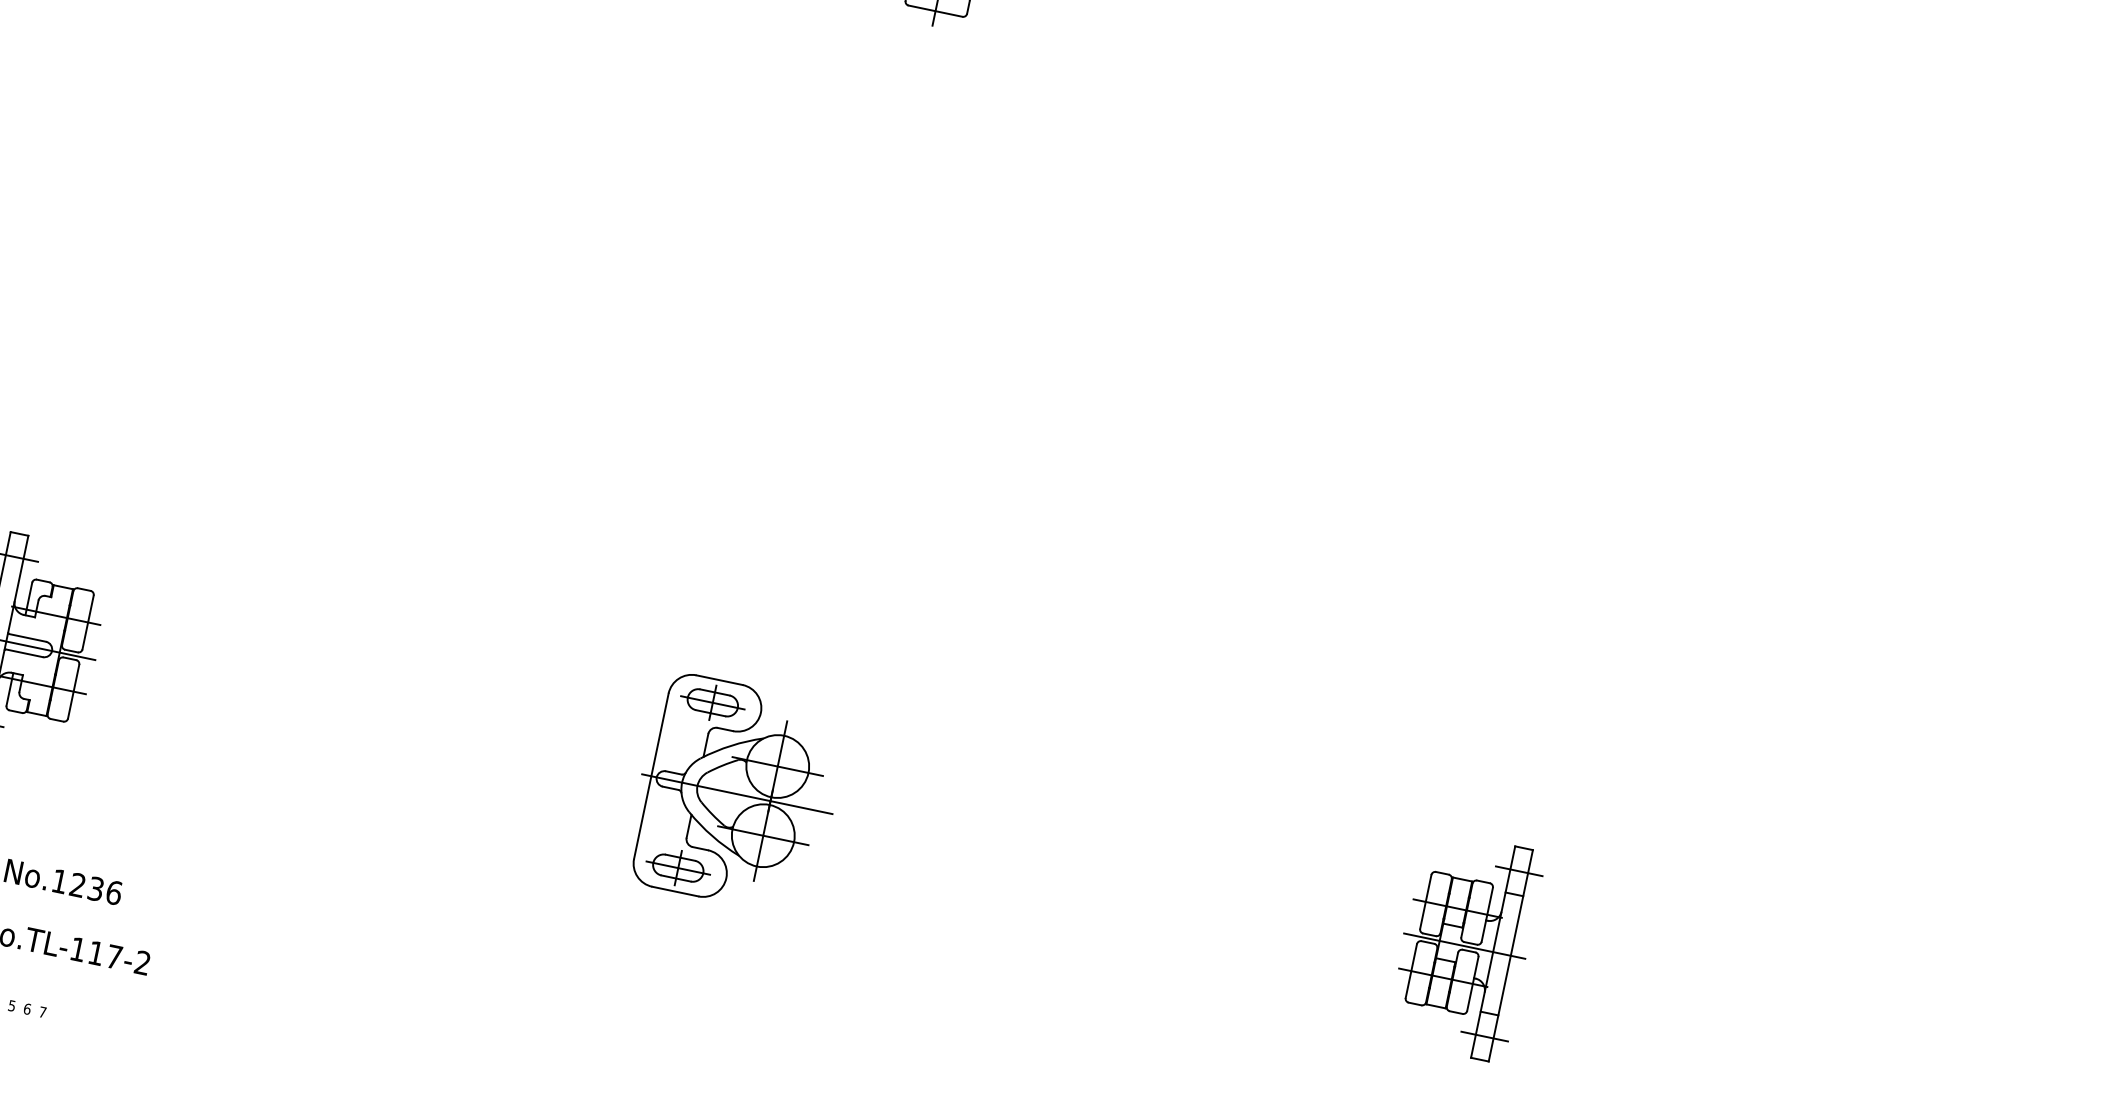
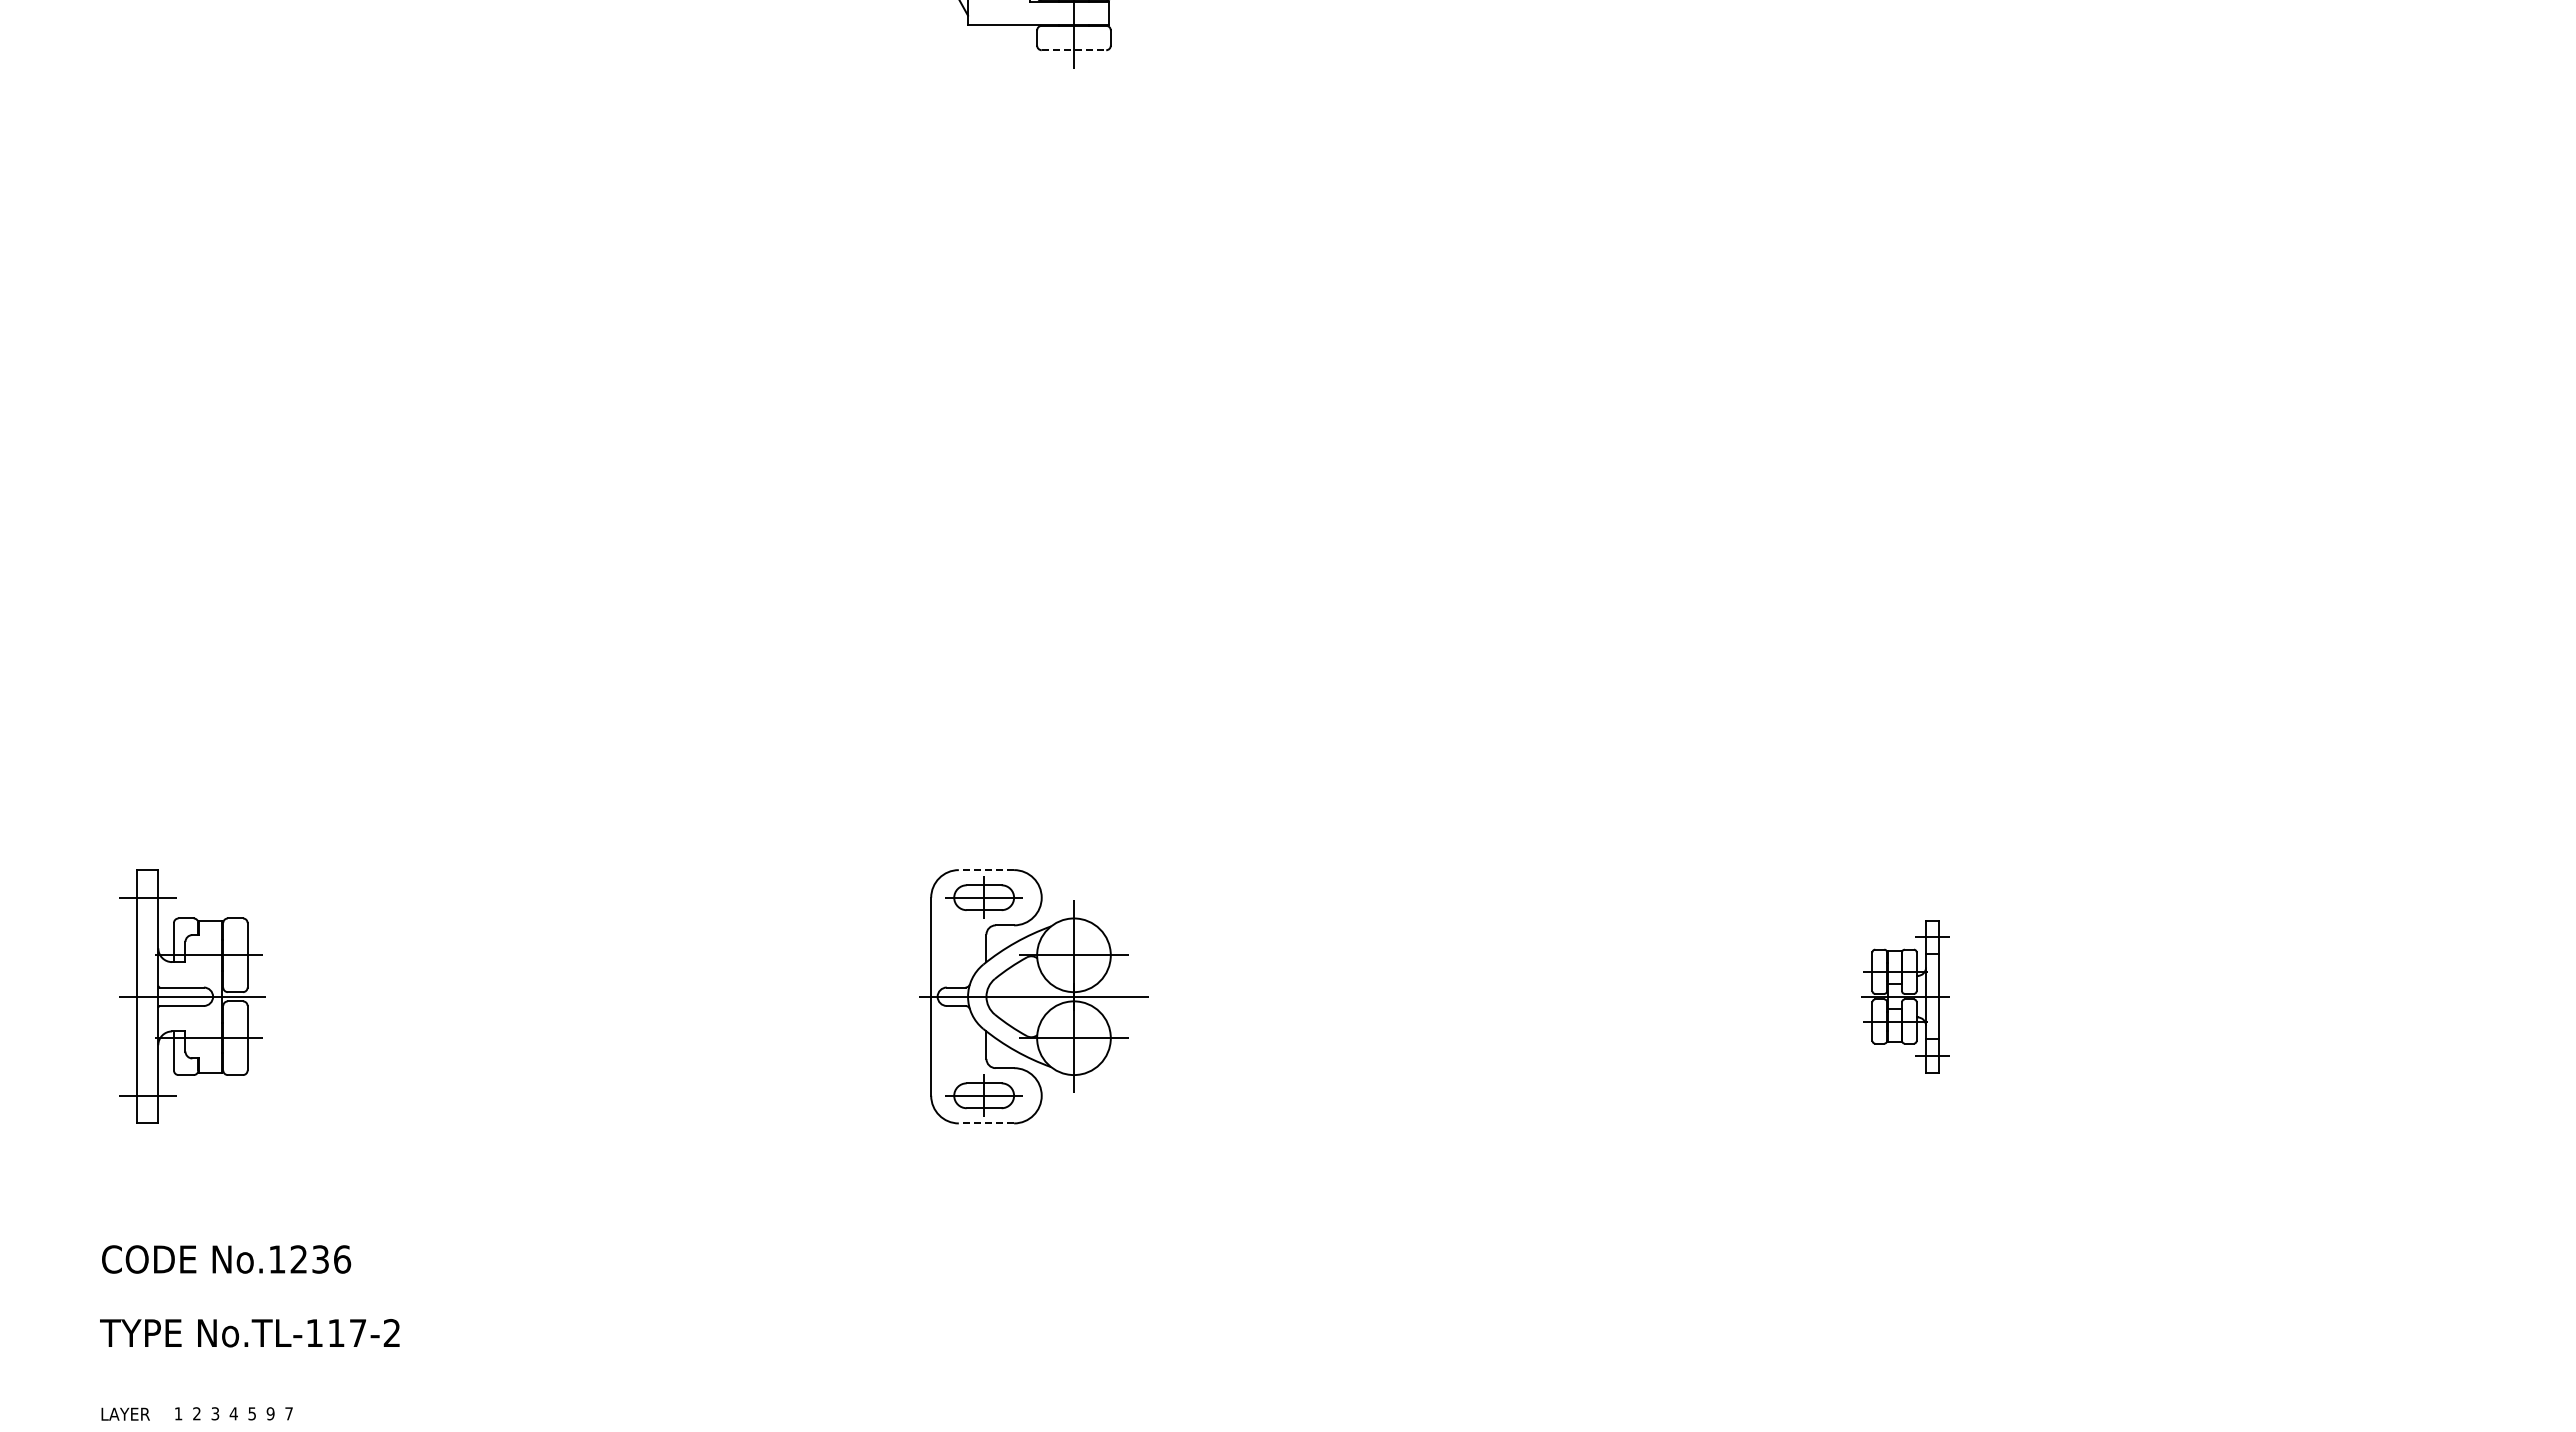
line: (935, 11) -> (1074, 50), solid -> dashed
line: (719, 680) -> (986, 870), solid -> dashed
line: (675, 891) -> (986, 1123), solid -> dashed
part: (1464, 945) -> (1905, 996), size x0.6
text: (27, 1008) -> (270, 1413), 6 -> 9

